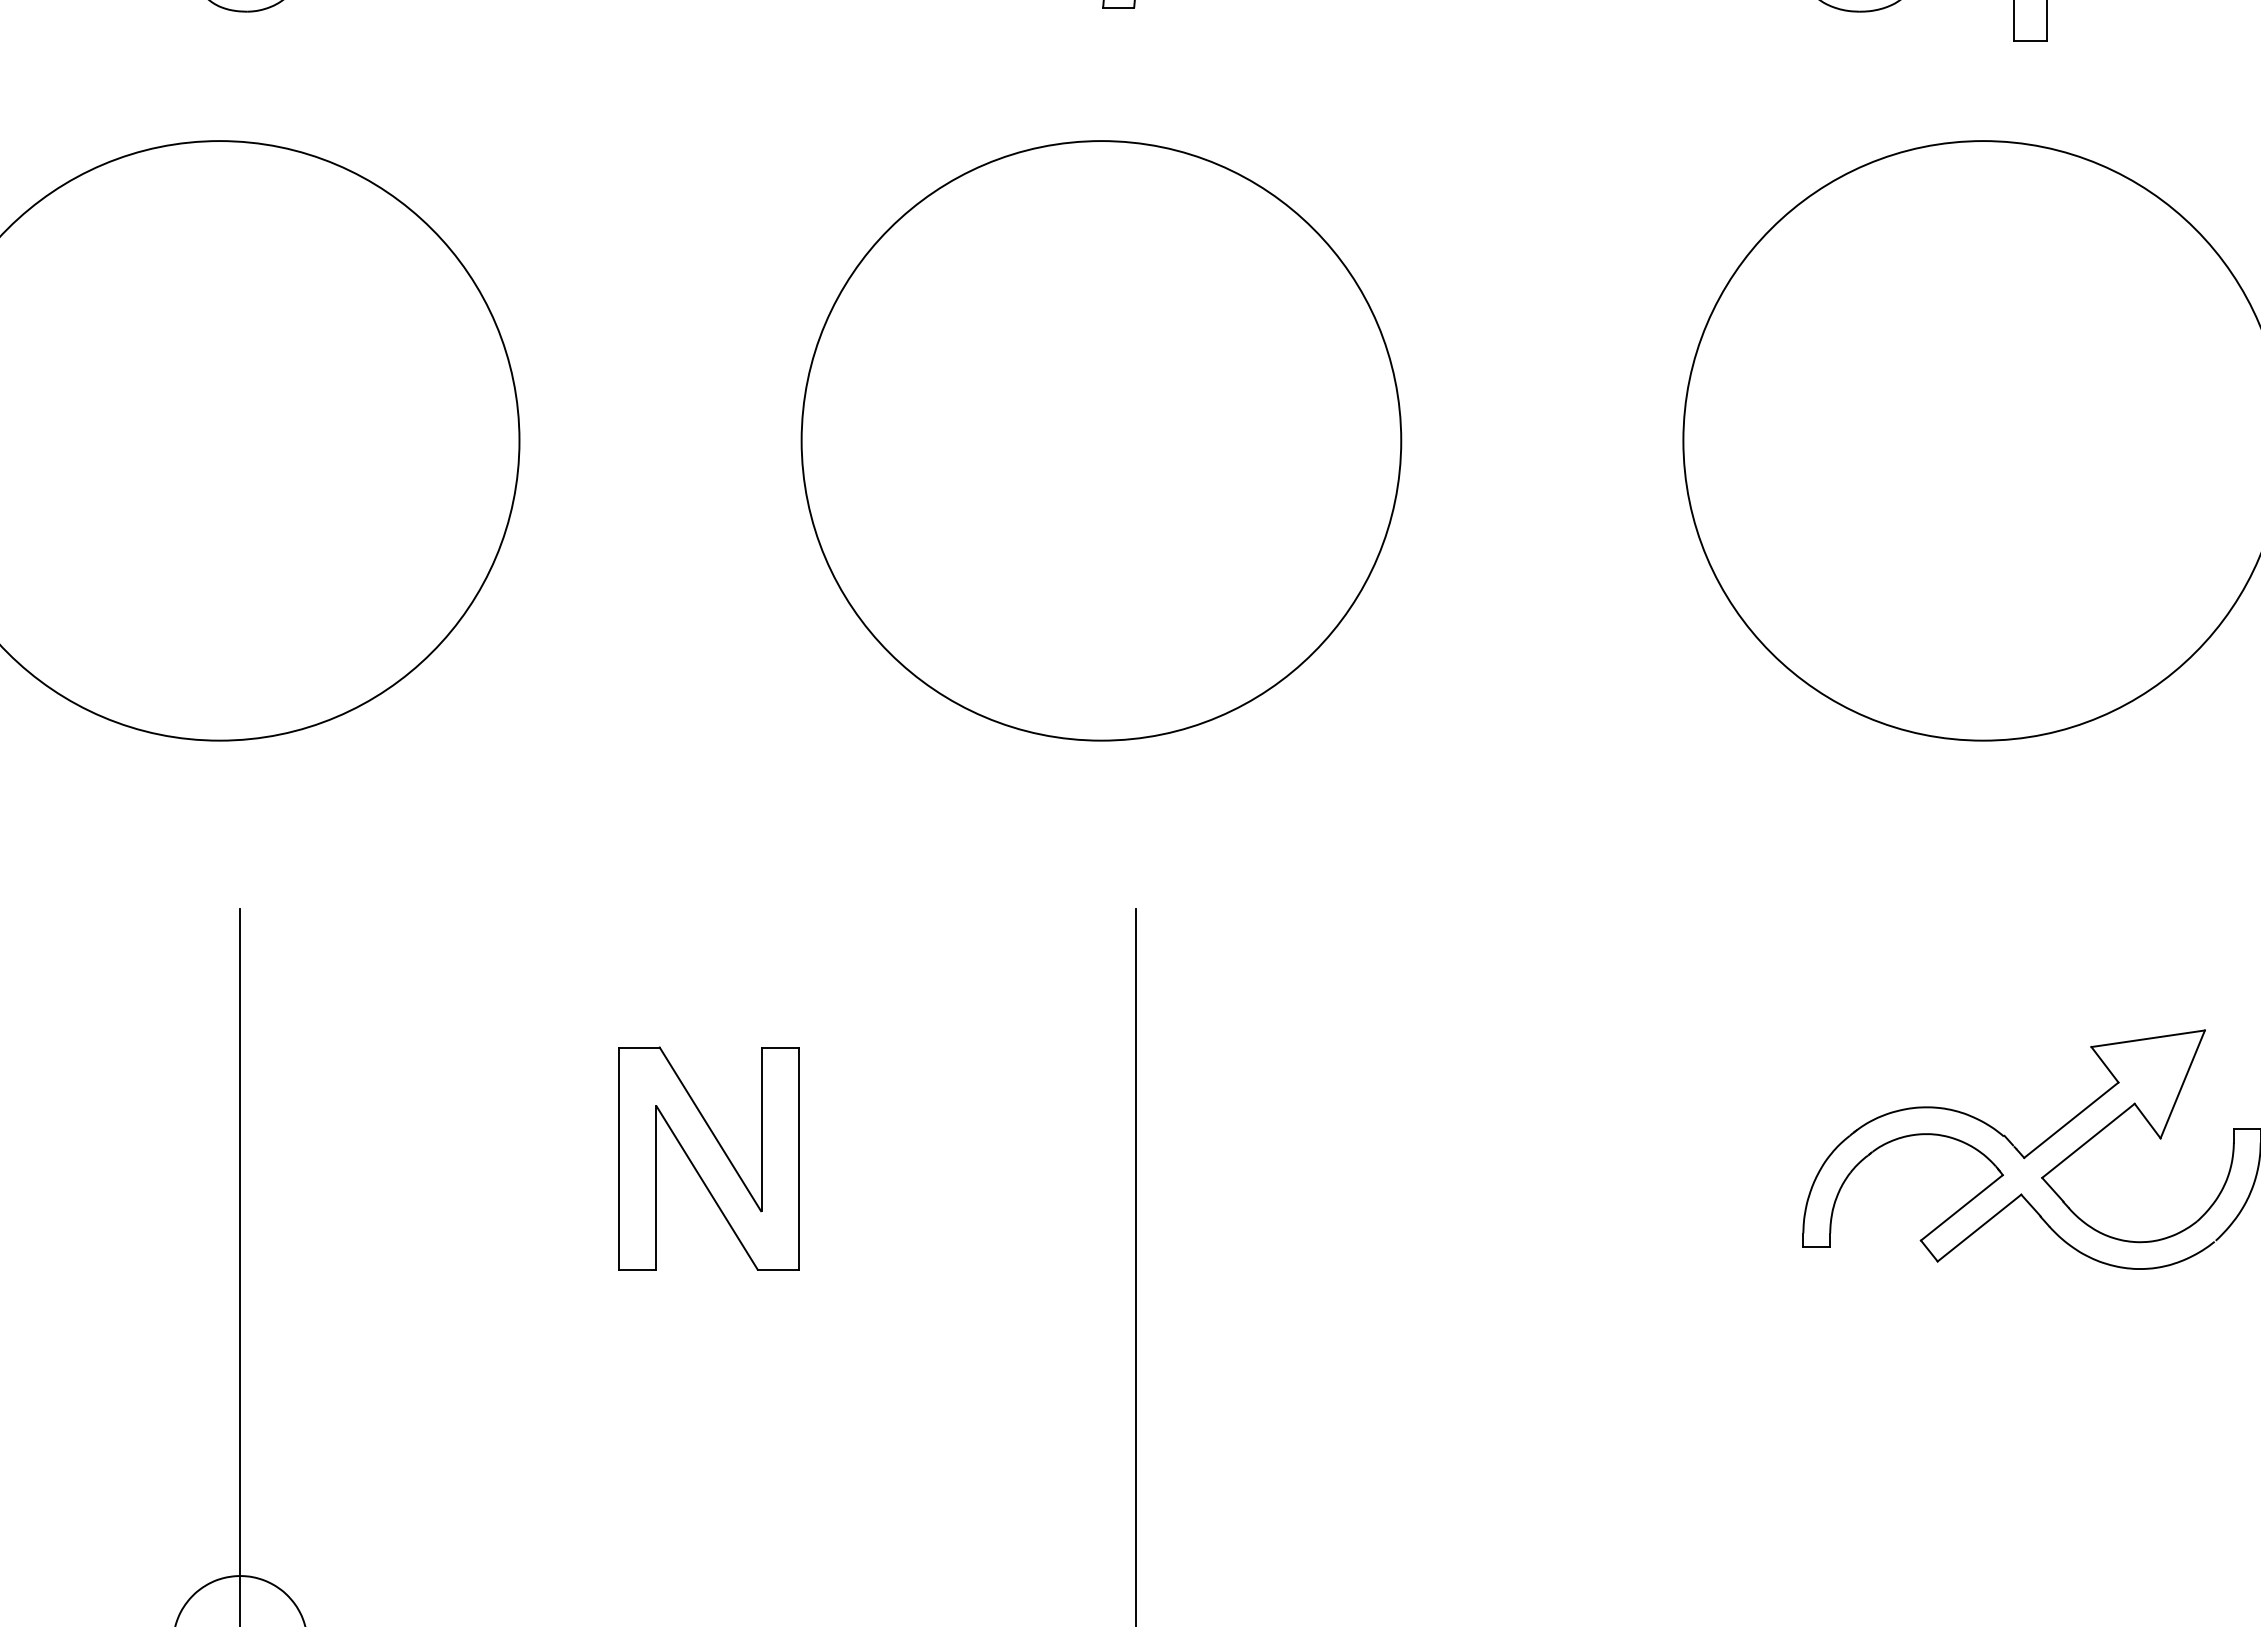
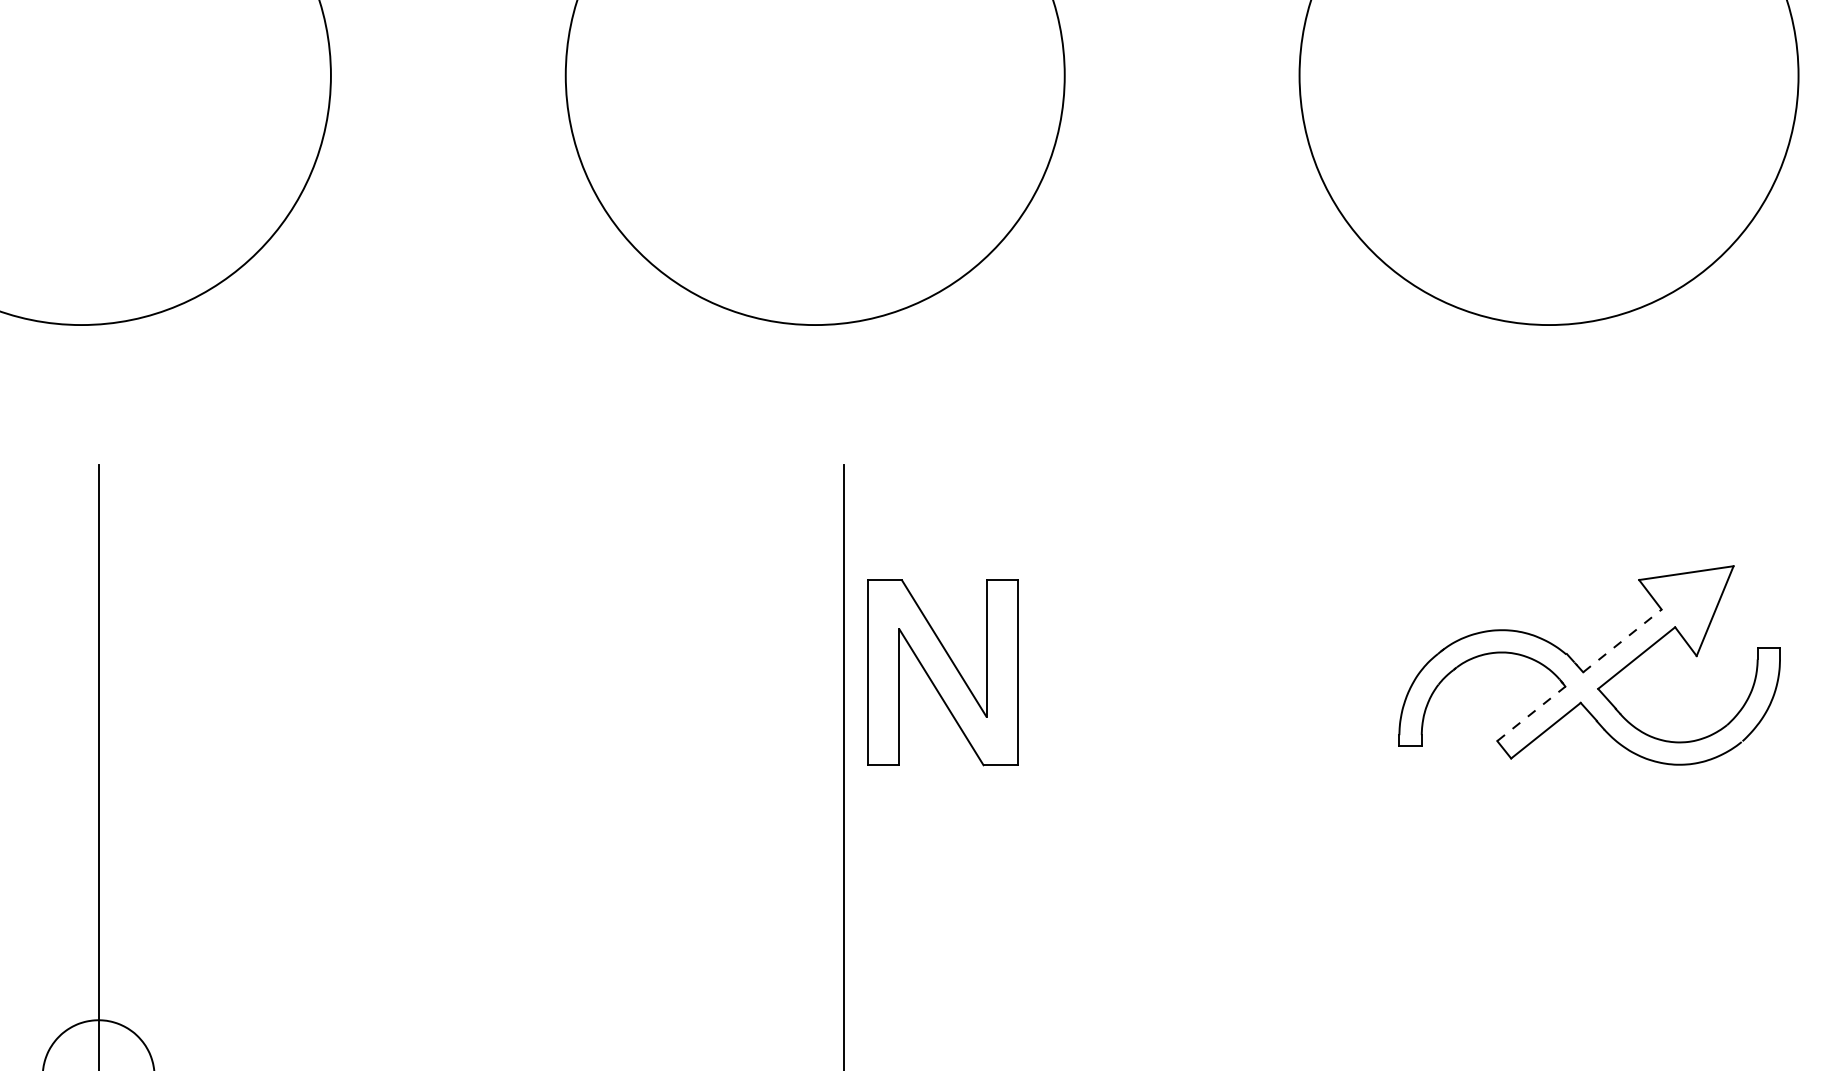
line: (2071, 1119) -> (1622, 640), solid -> dashed
part: (708, 1158) -> (942, 672), moved
line: (1962, 1207) -> (1531, 713), solid -> dashed

